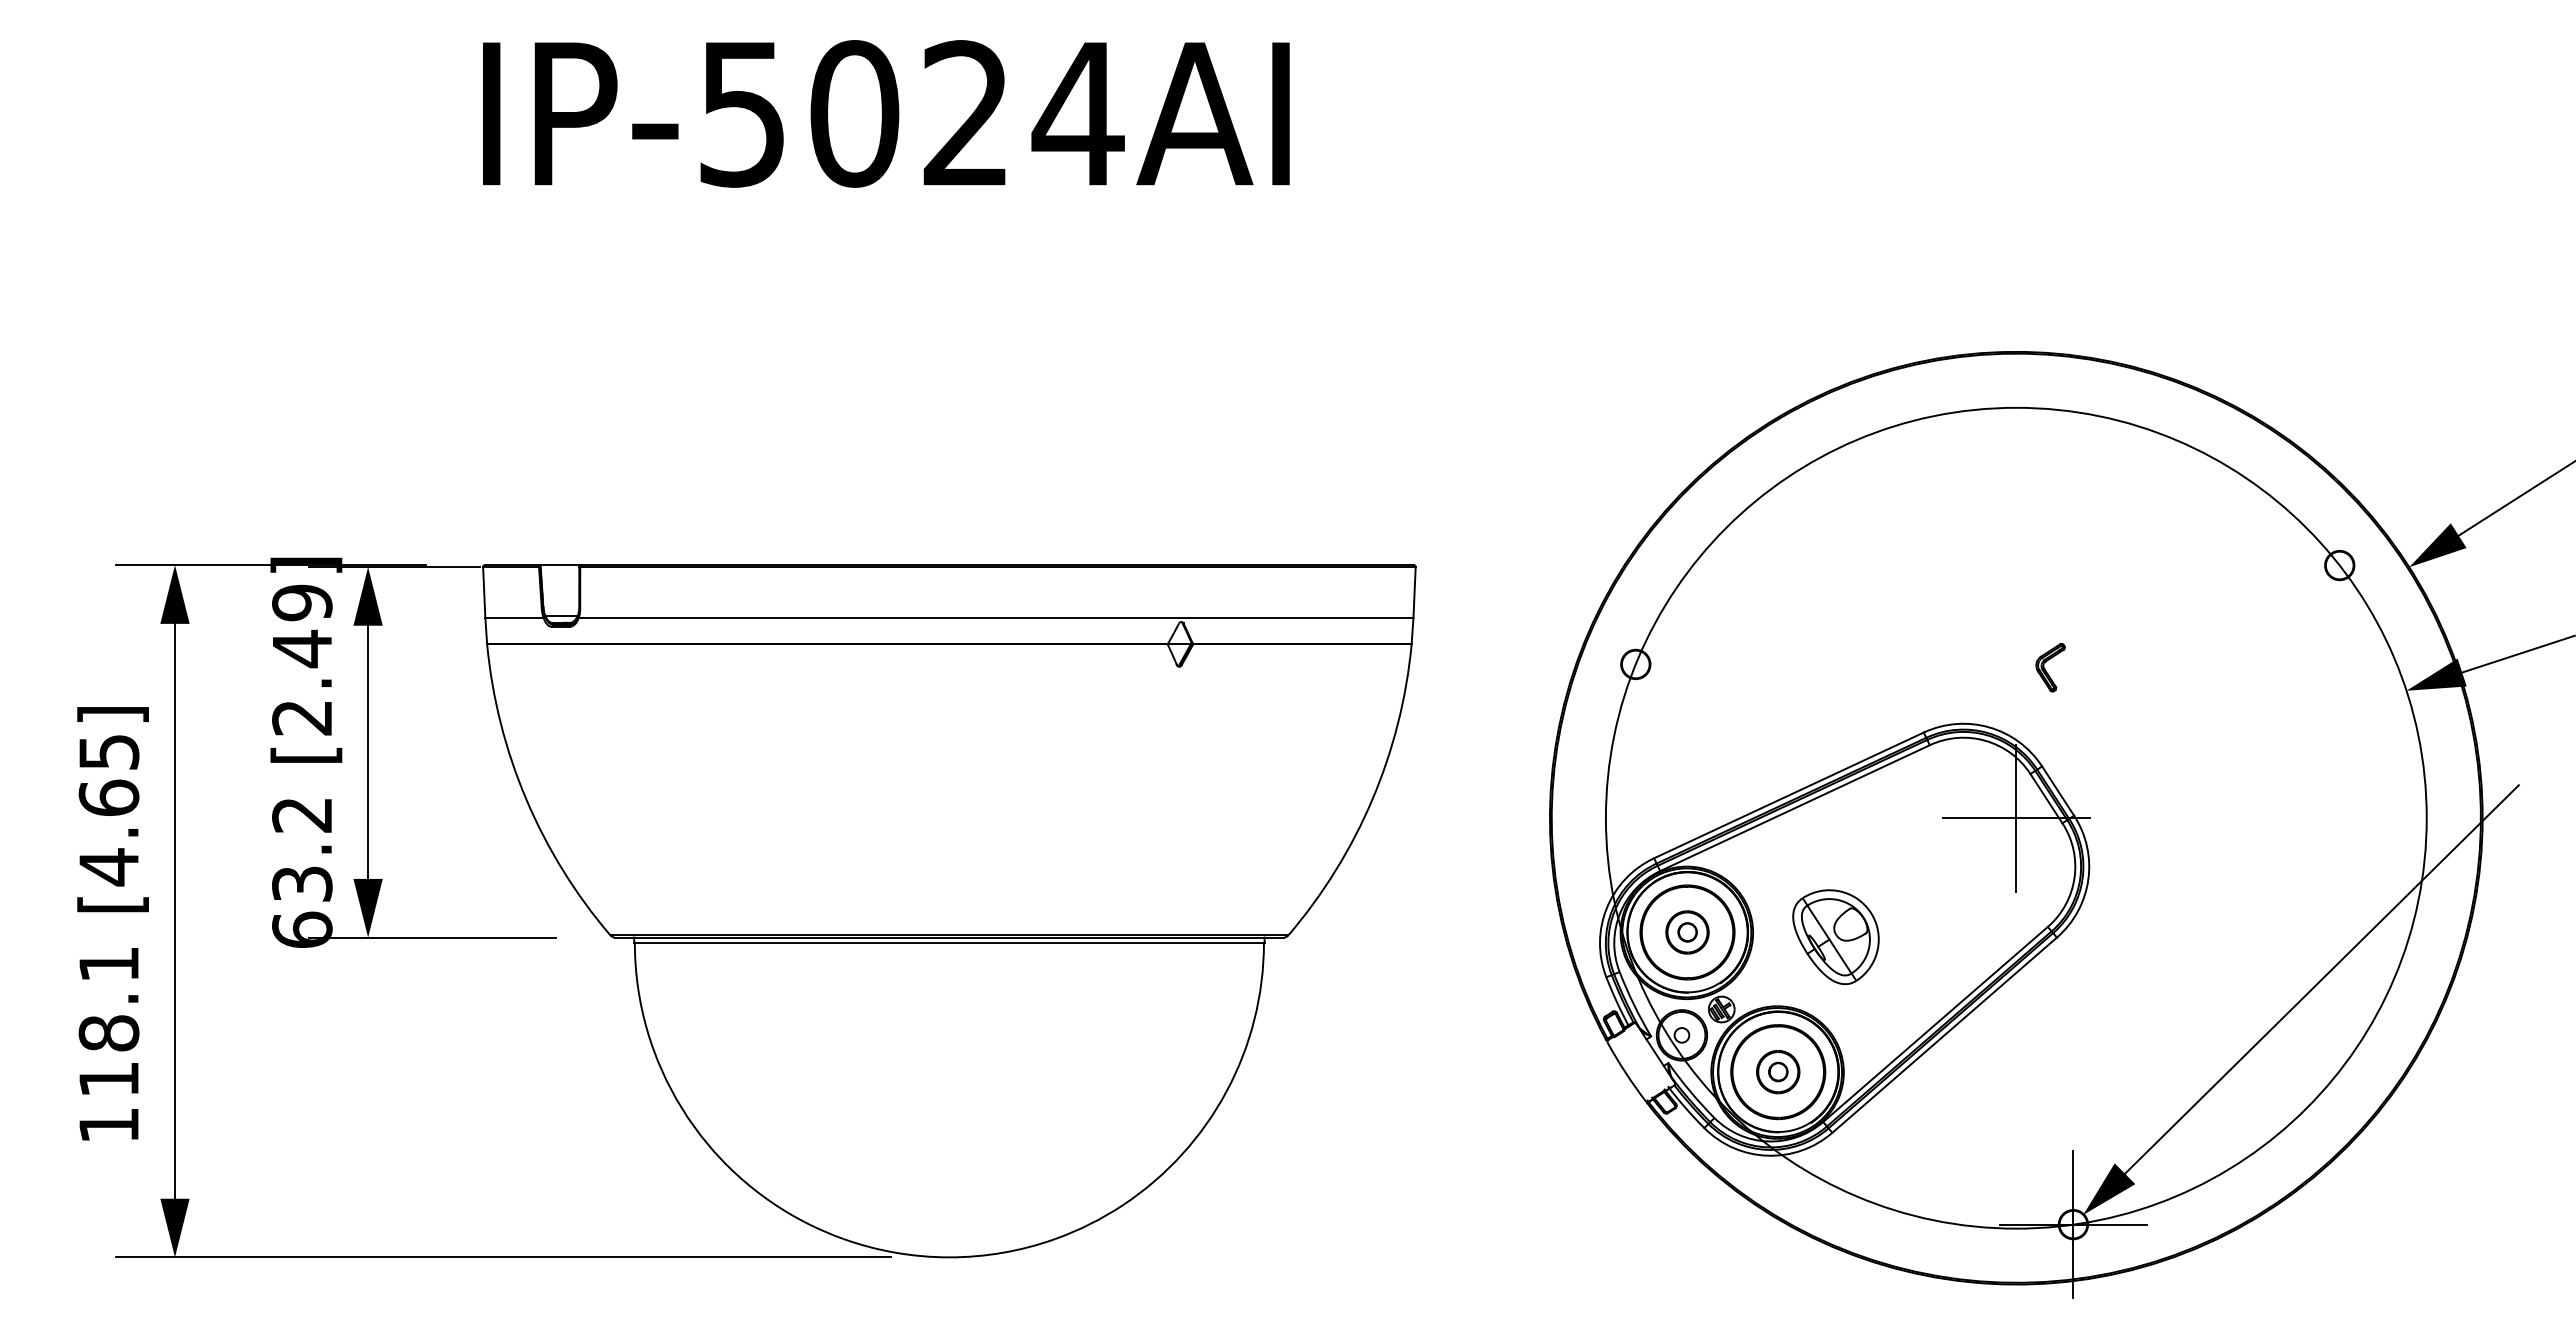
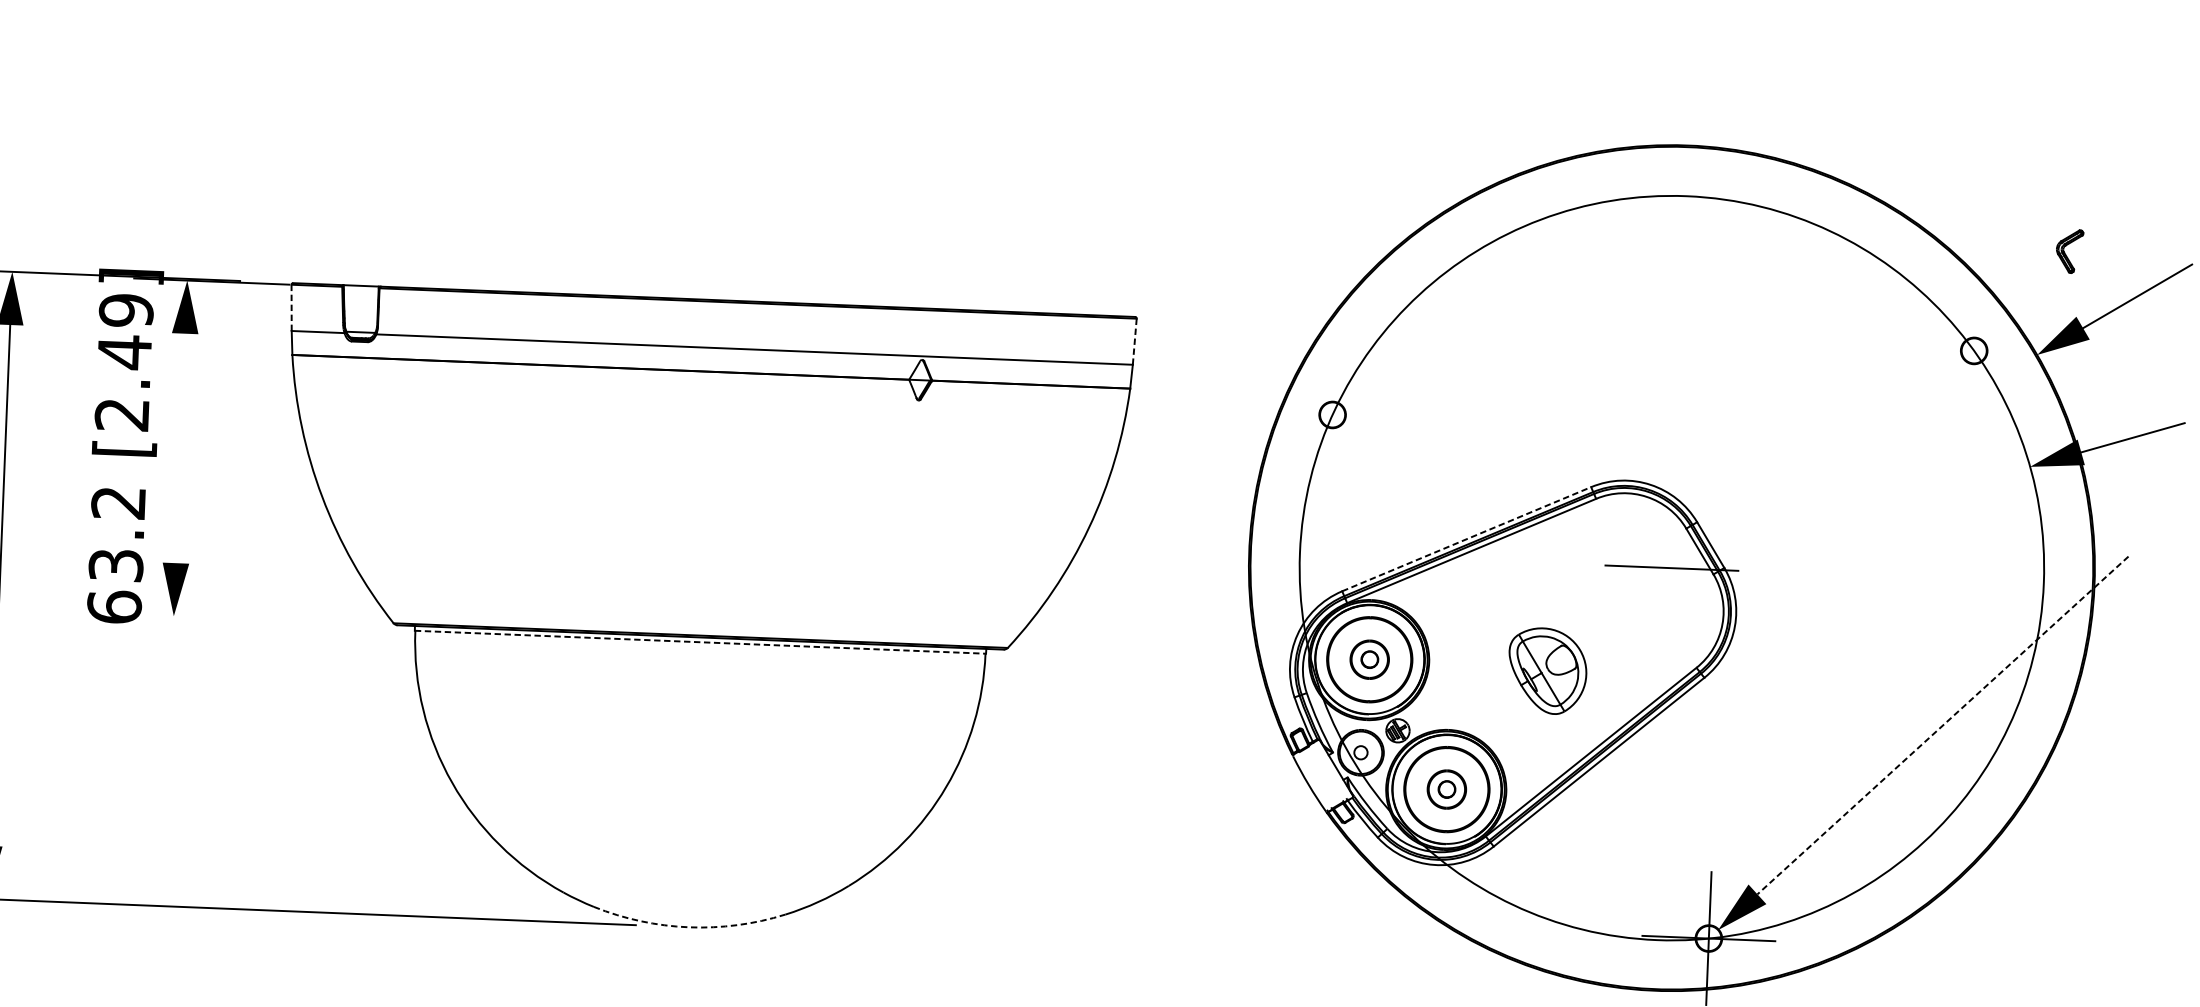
line: (484, 592) -> (291, 307), solid -> dashed
line: (1414, 592) -> (1134, 341), solid -> dashed
part: (2050, 667) -> (2069, 251), moved
line: (368, 751) -> (180, 447), removed
line: (1788, 795) -> (1466, 539), solid -> dashed
line: (2016, 817) -> (1672, 567), removed
part: (1835, 936) -> (1547, 670), moved
line: (432, 937) -> (232, 618), removed
line: (949, 942) -> (700, 641), solid -> dashed
line: (2321, 979) -> (1942, 725), solid -> dashed
arc: (949, 1257) -> (689, 927), solid -> dashed

